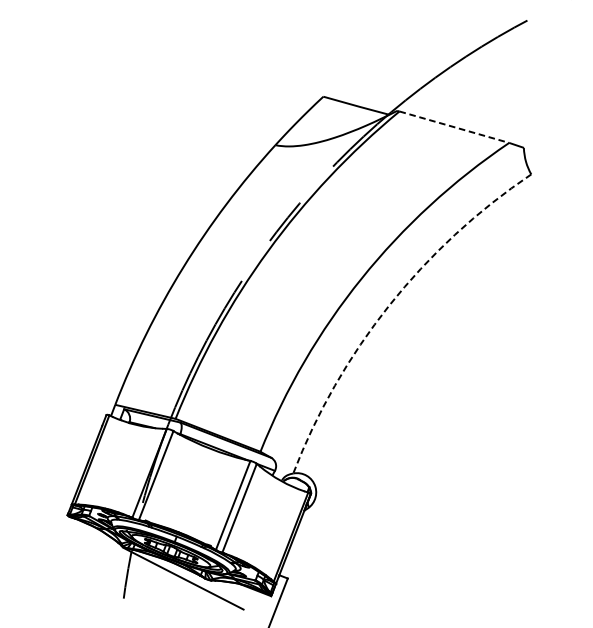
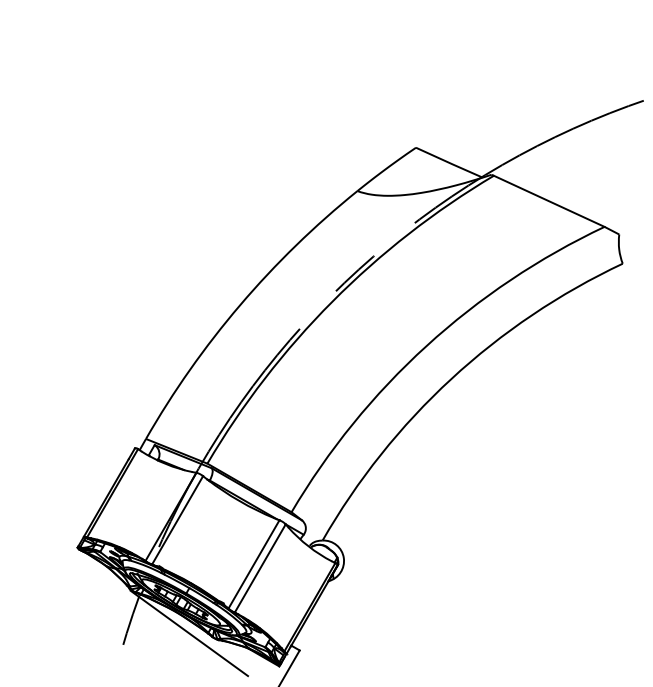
line: (454, 127) -> (549, 201), dashed -> solid
arc: (389, 306) -> (451, 379), dashed -> solid

